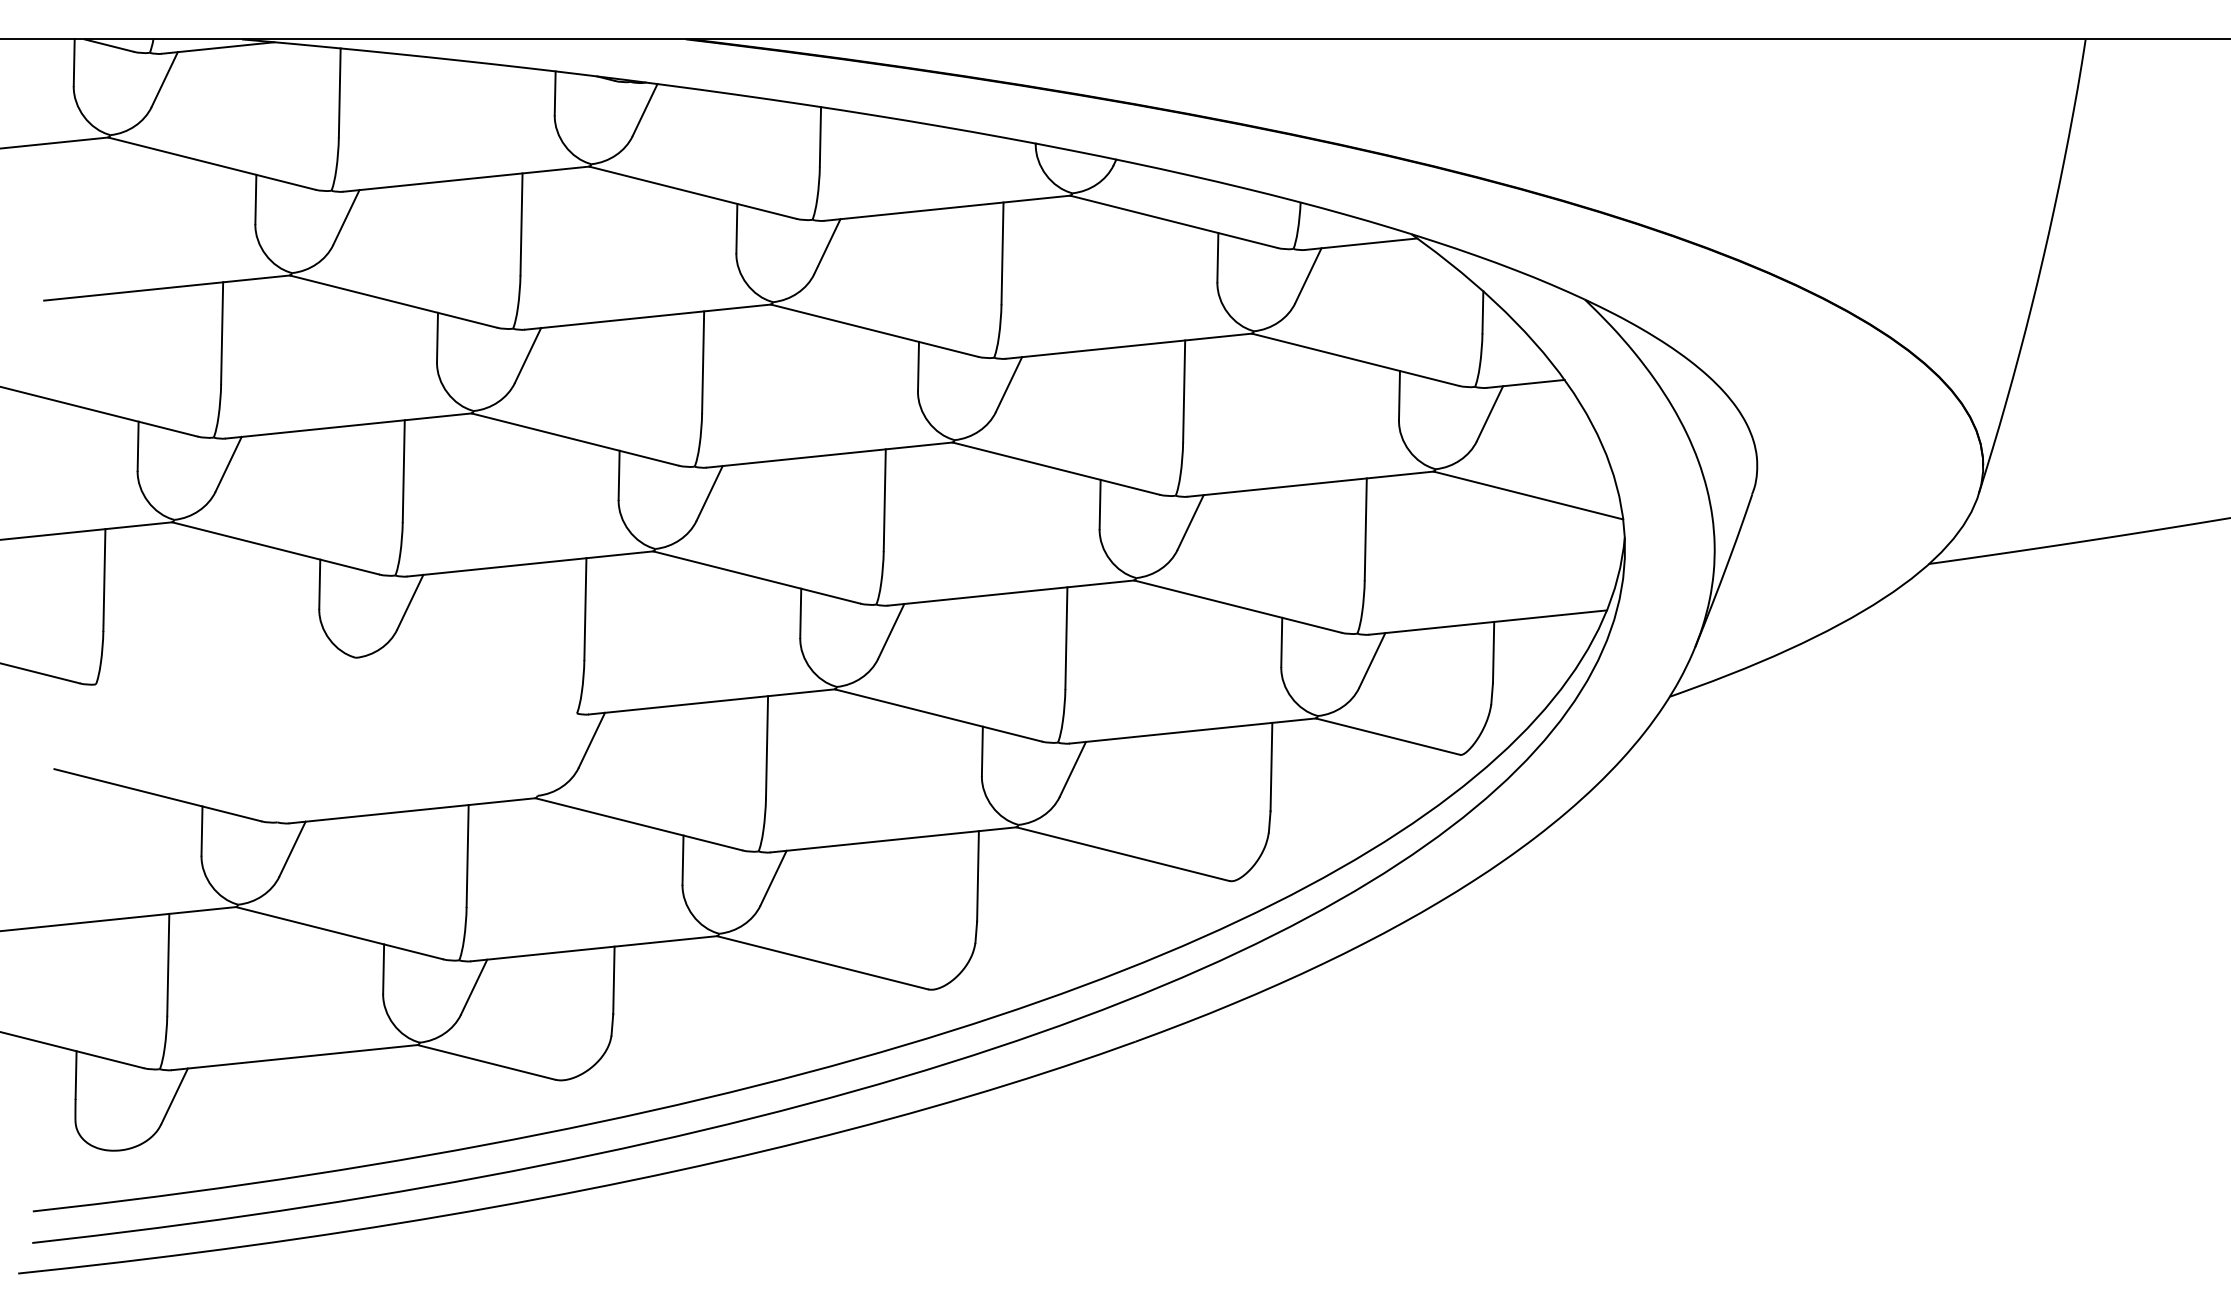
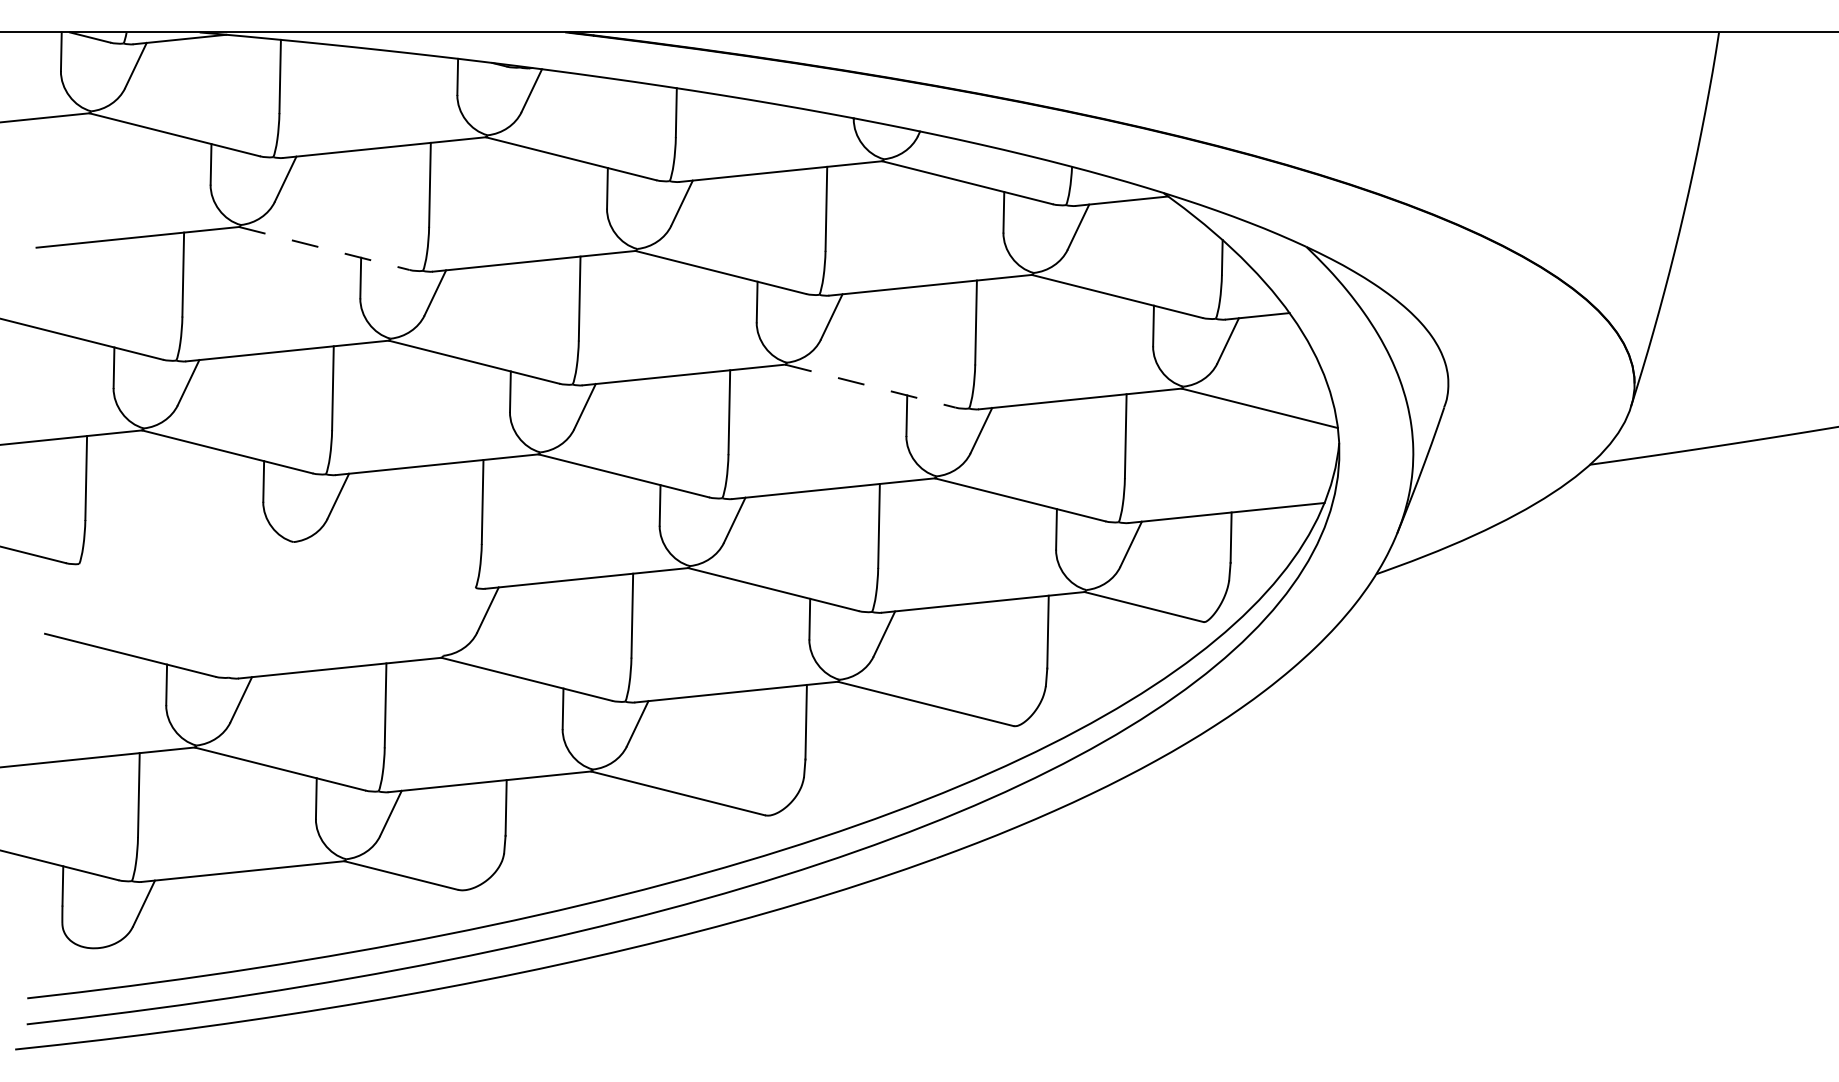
line: (393, 301) -> (324, 248), solid -> dashed
line: (1056, 469) -> (870, 386), solid -> dashed

